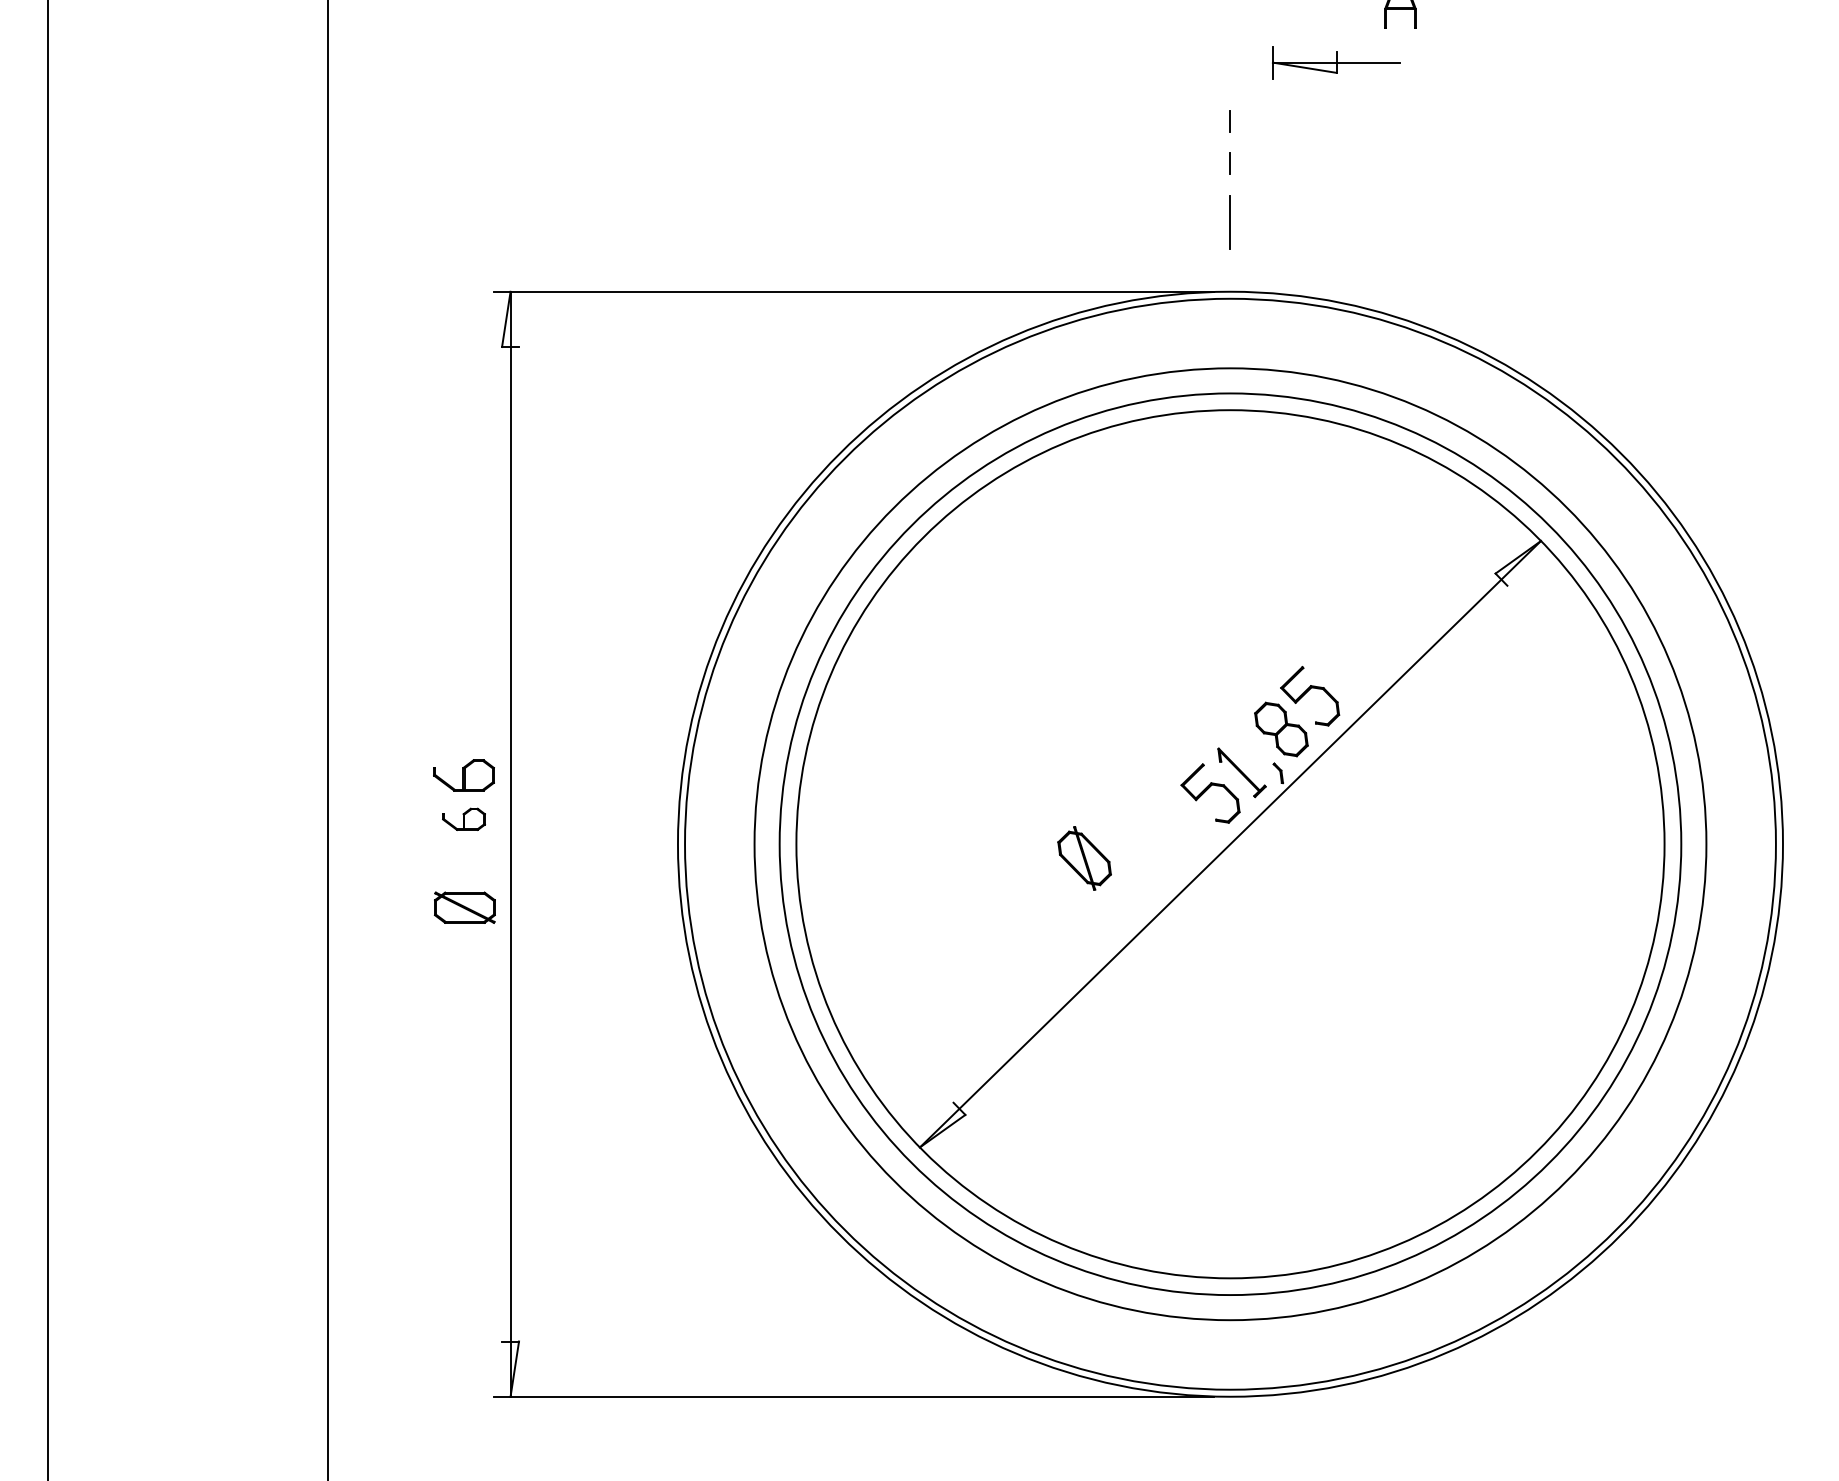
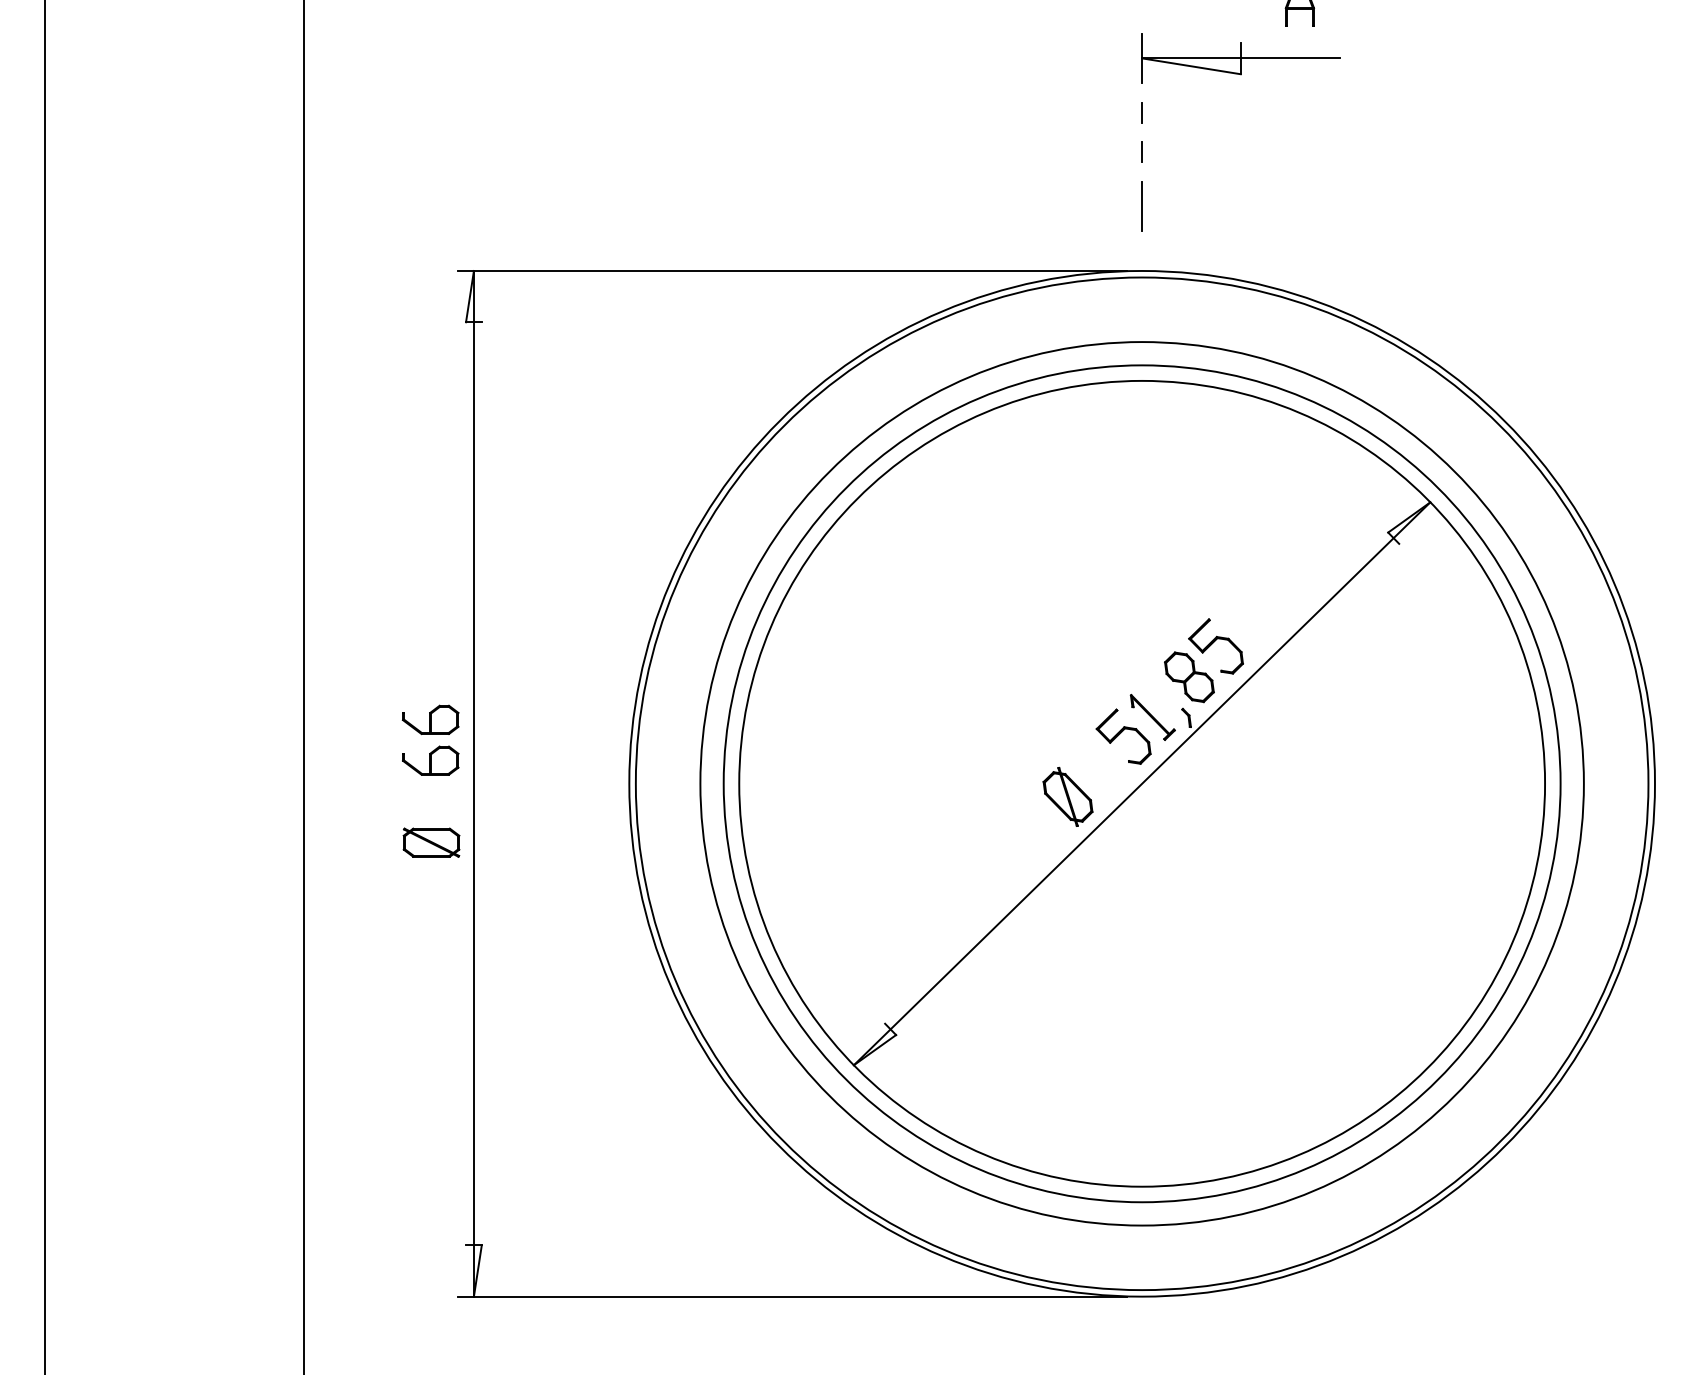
part: (1336, 62) -> (1240, 58), size x1.67
part: (463, 819) -> (430, 760), size x1.43
part: (1084, 858) -> (1067, 797), moved

